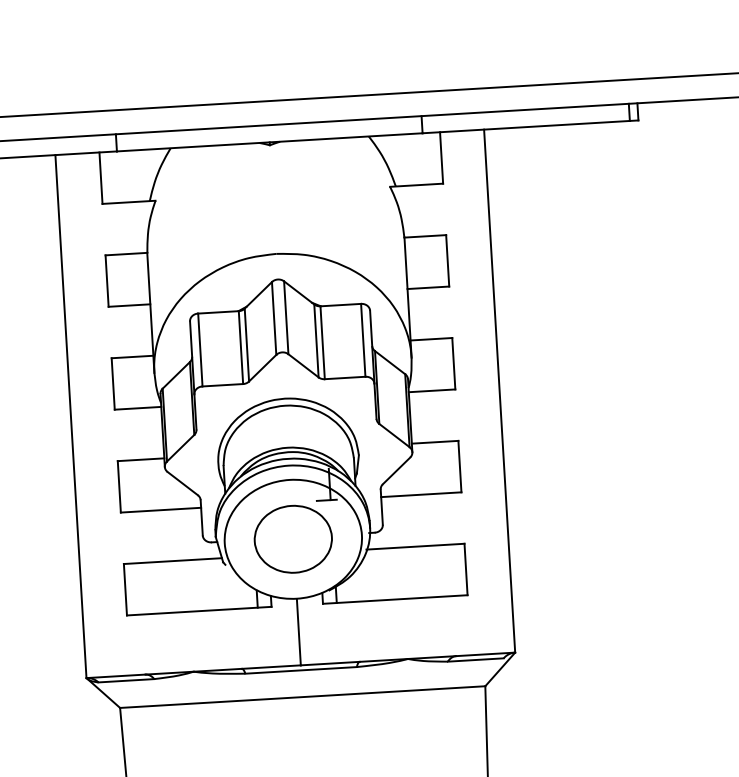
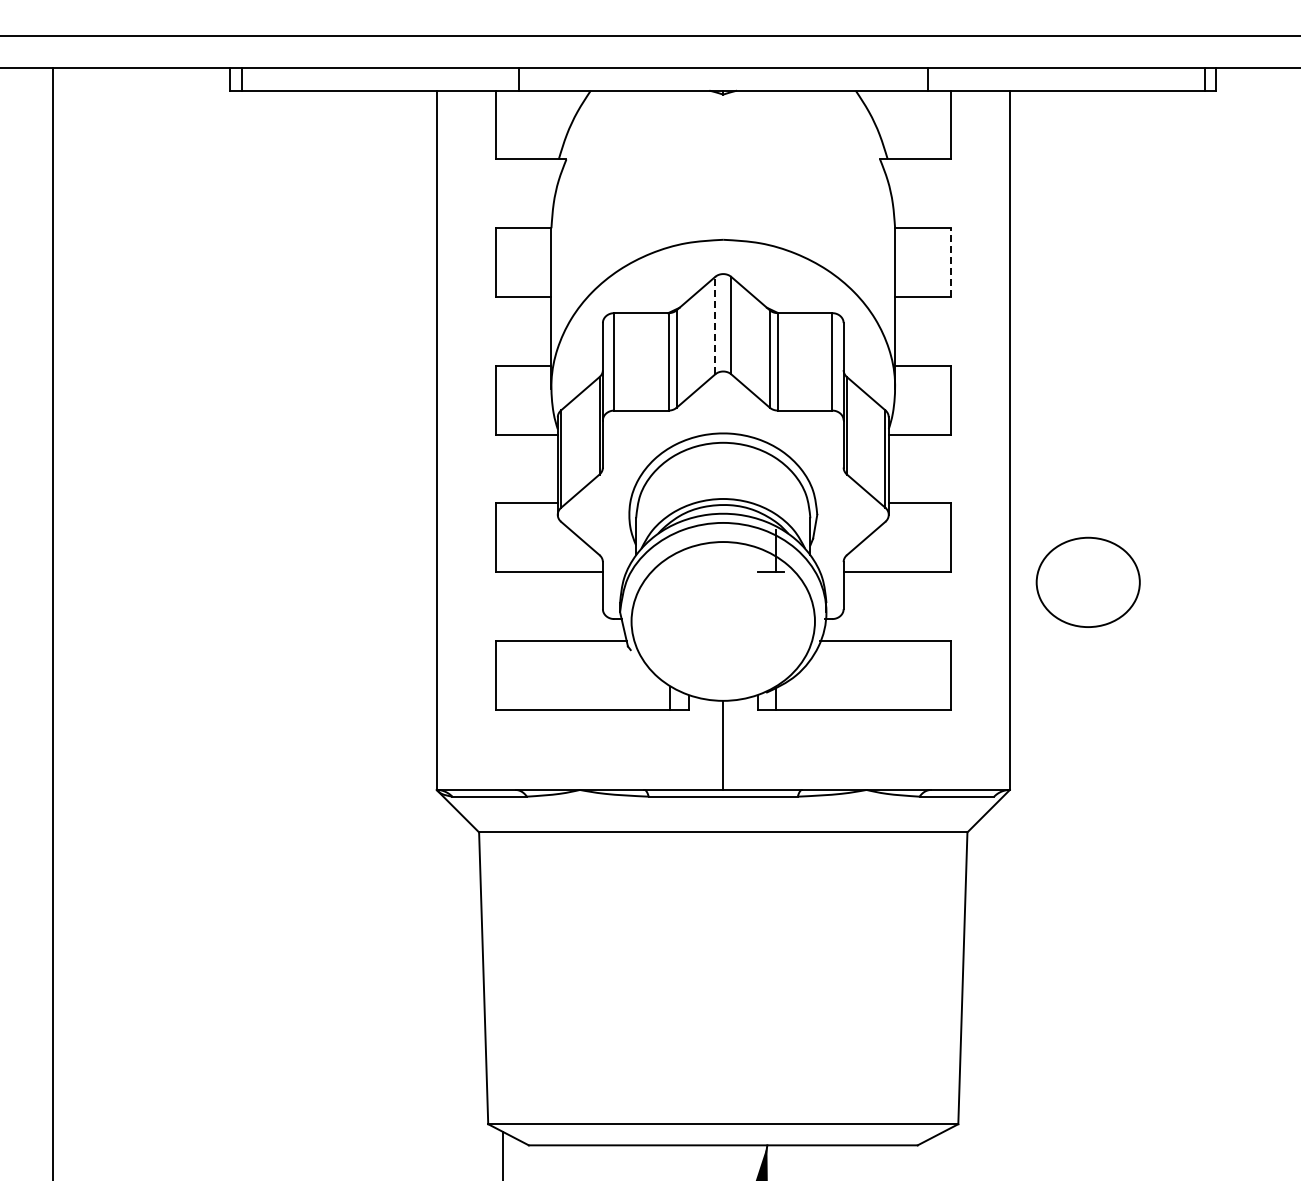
line: (447, 260) -> (950, 262), solid -> dashed
line: (274, 318) -> (715, 325), solid -> dashed
part: (292, 538) -> (1087, 581), moved

